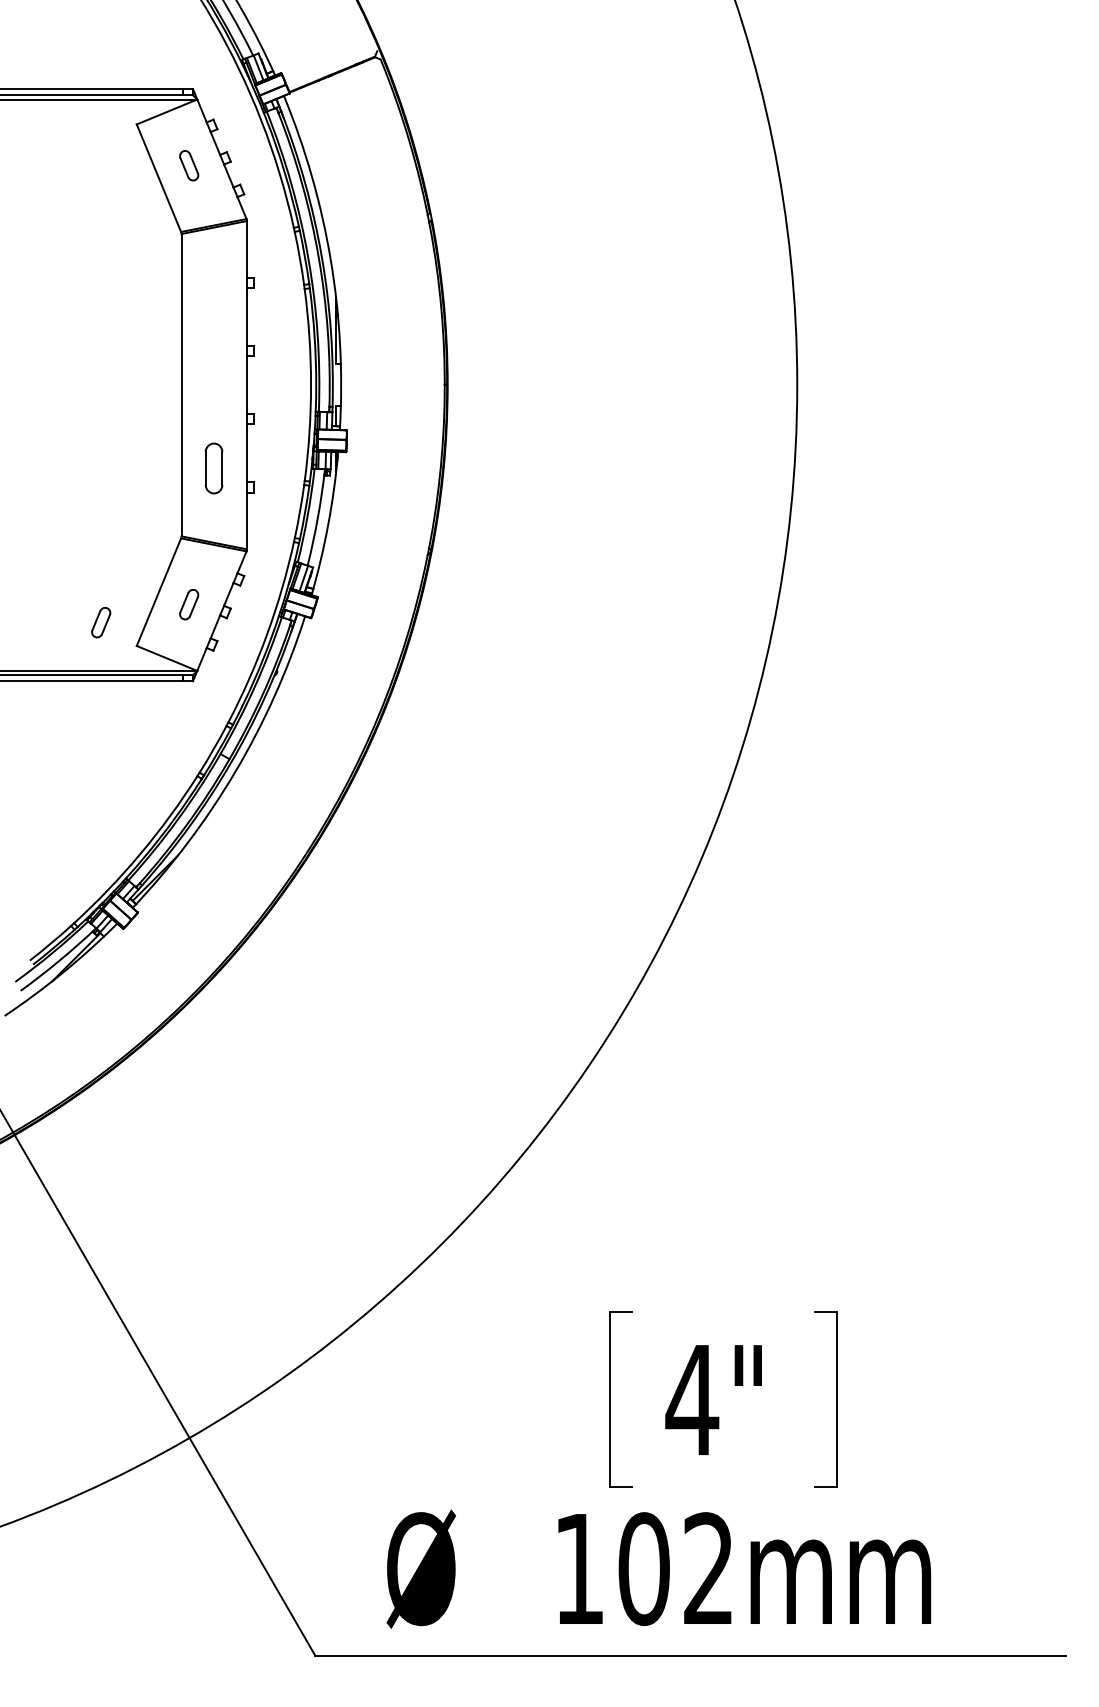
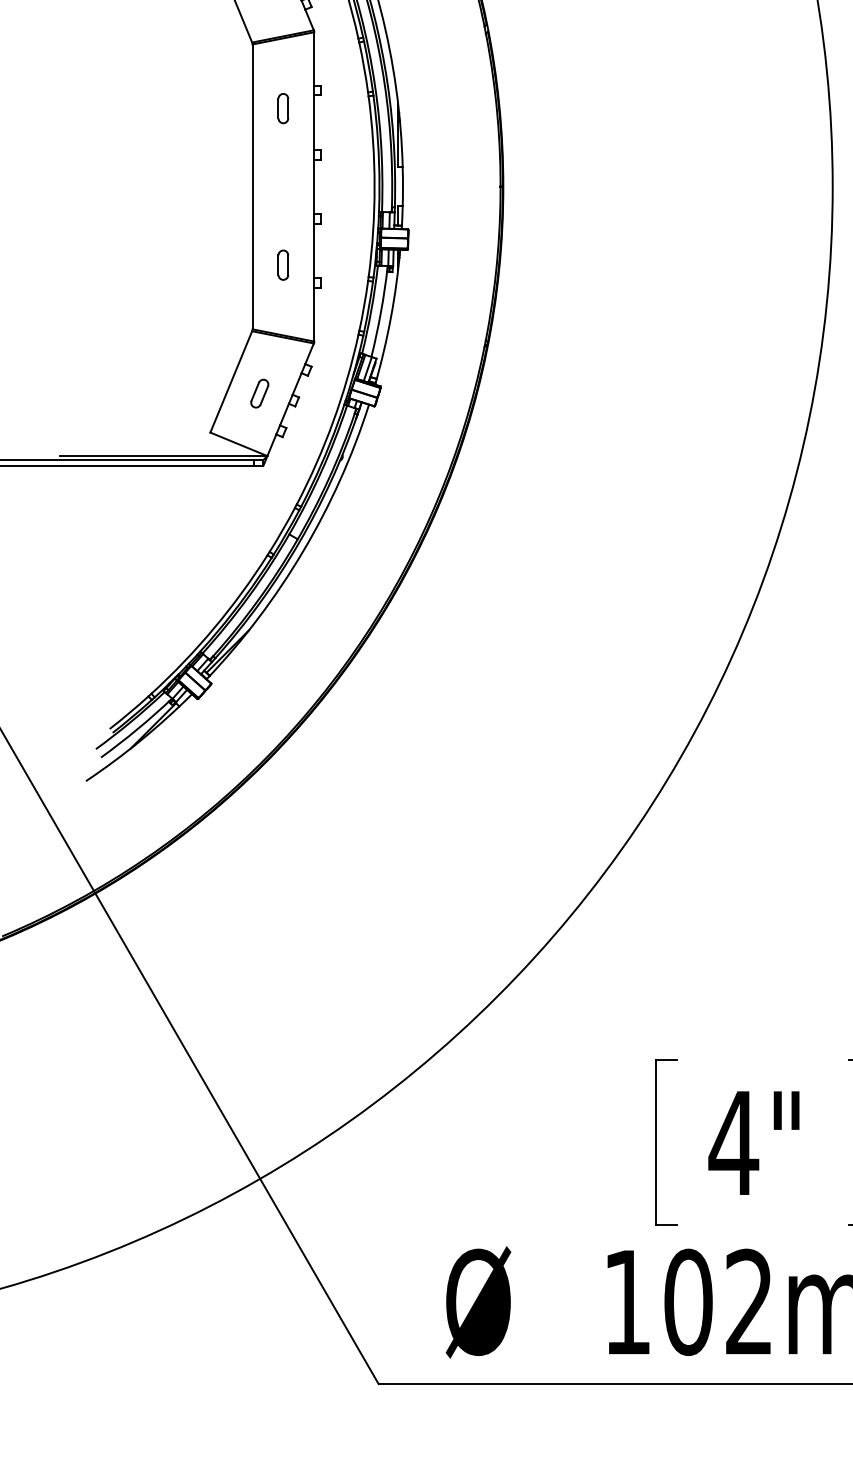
part: (214, 301) -> (283, 108), added
part: (214, 467) -> (283, 264), size x0.62
part: (101, 622) -> (177, 410), removed

